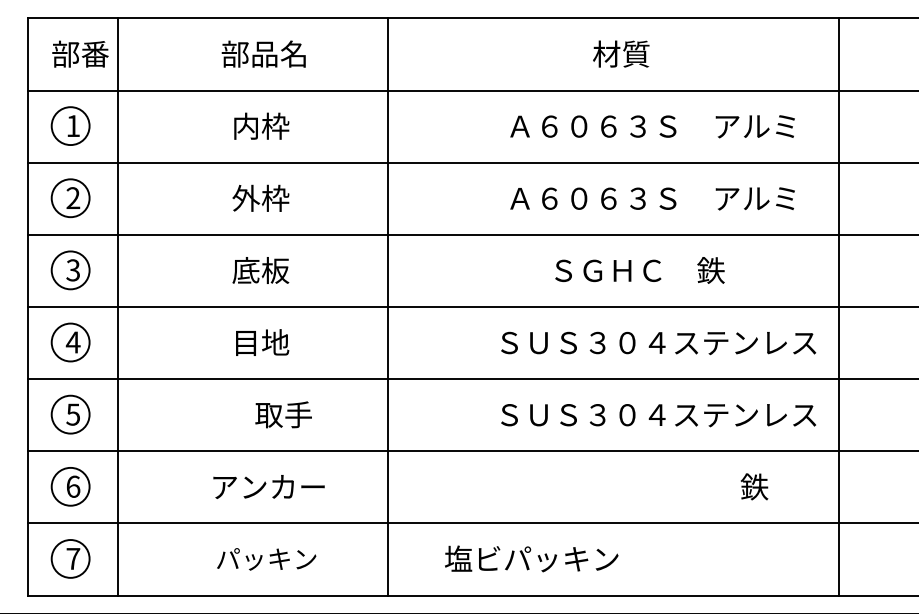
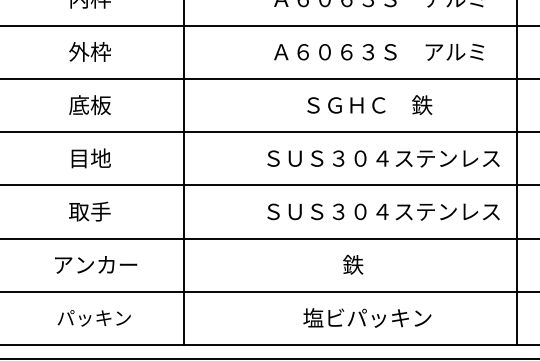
text: (283, 414) -> (89, 211), moved
text: (754, 486) -> (353, 264), moved
text: (531, 558) -> (367, 317), moved

